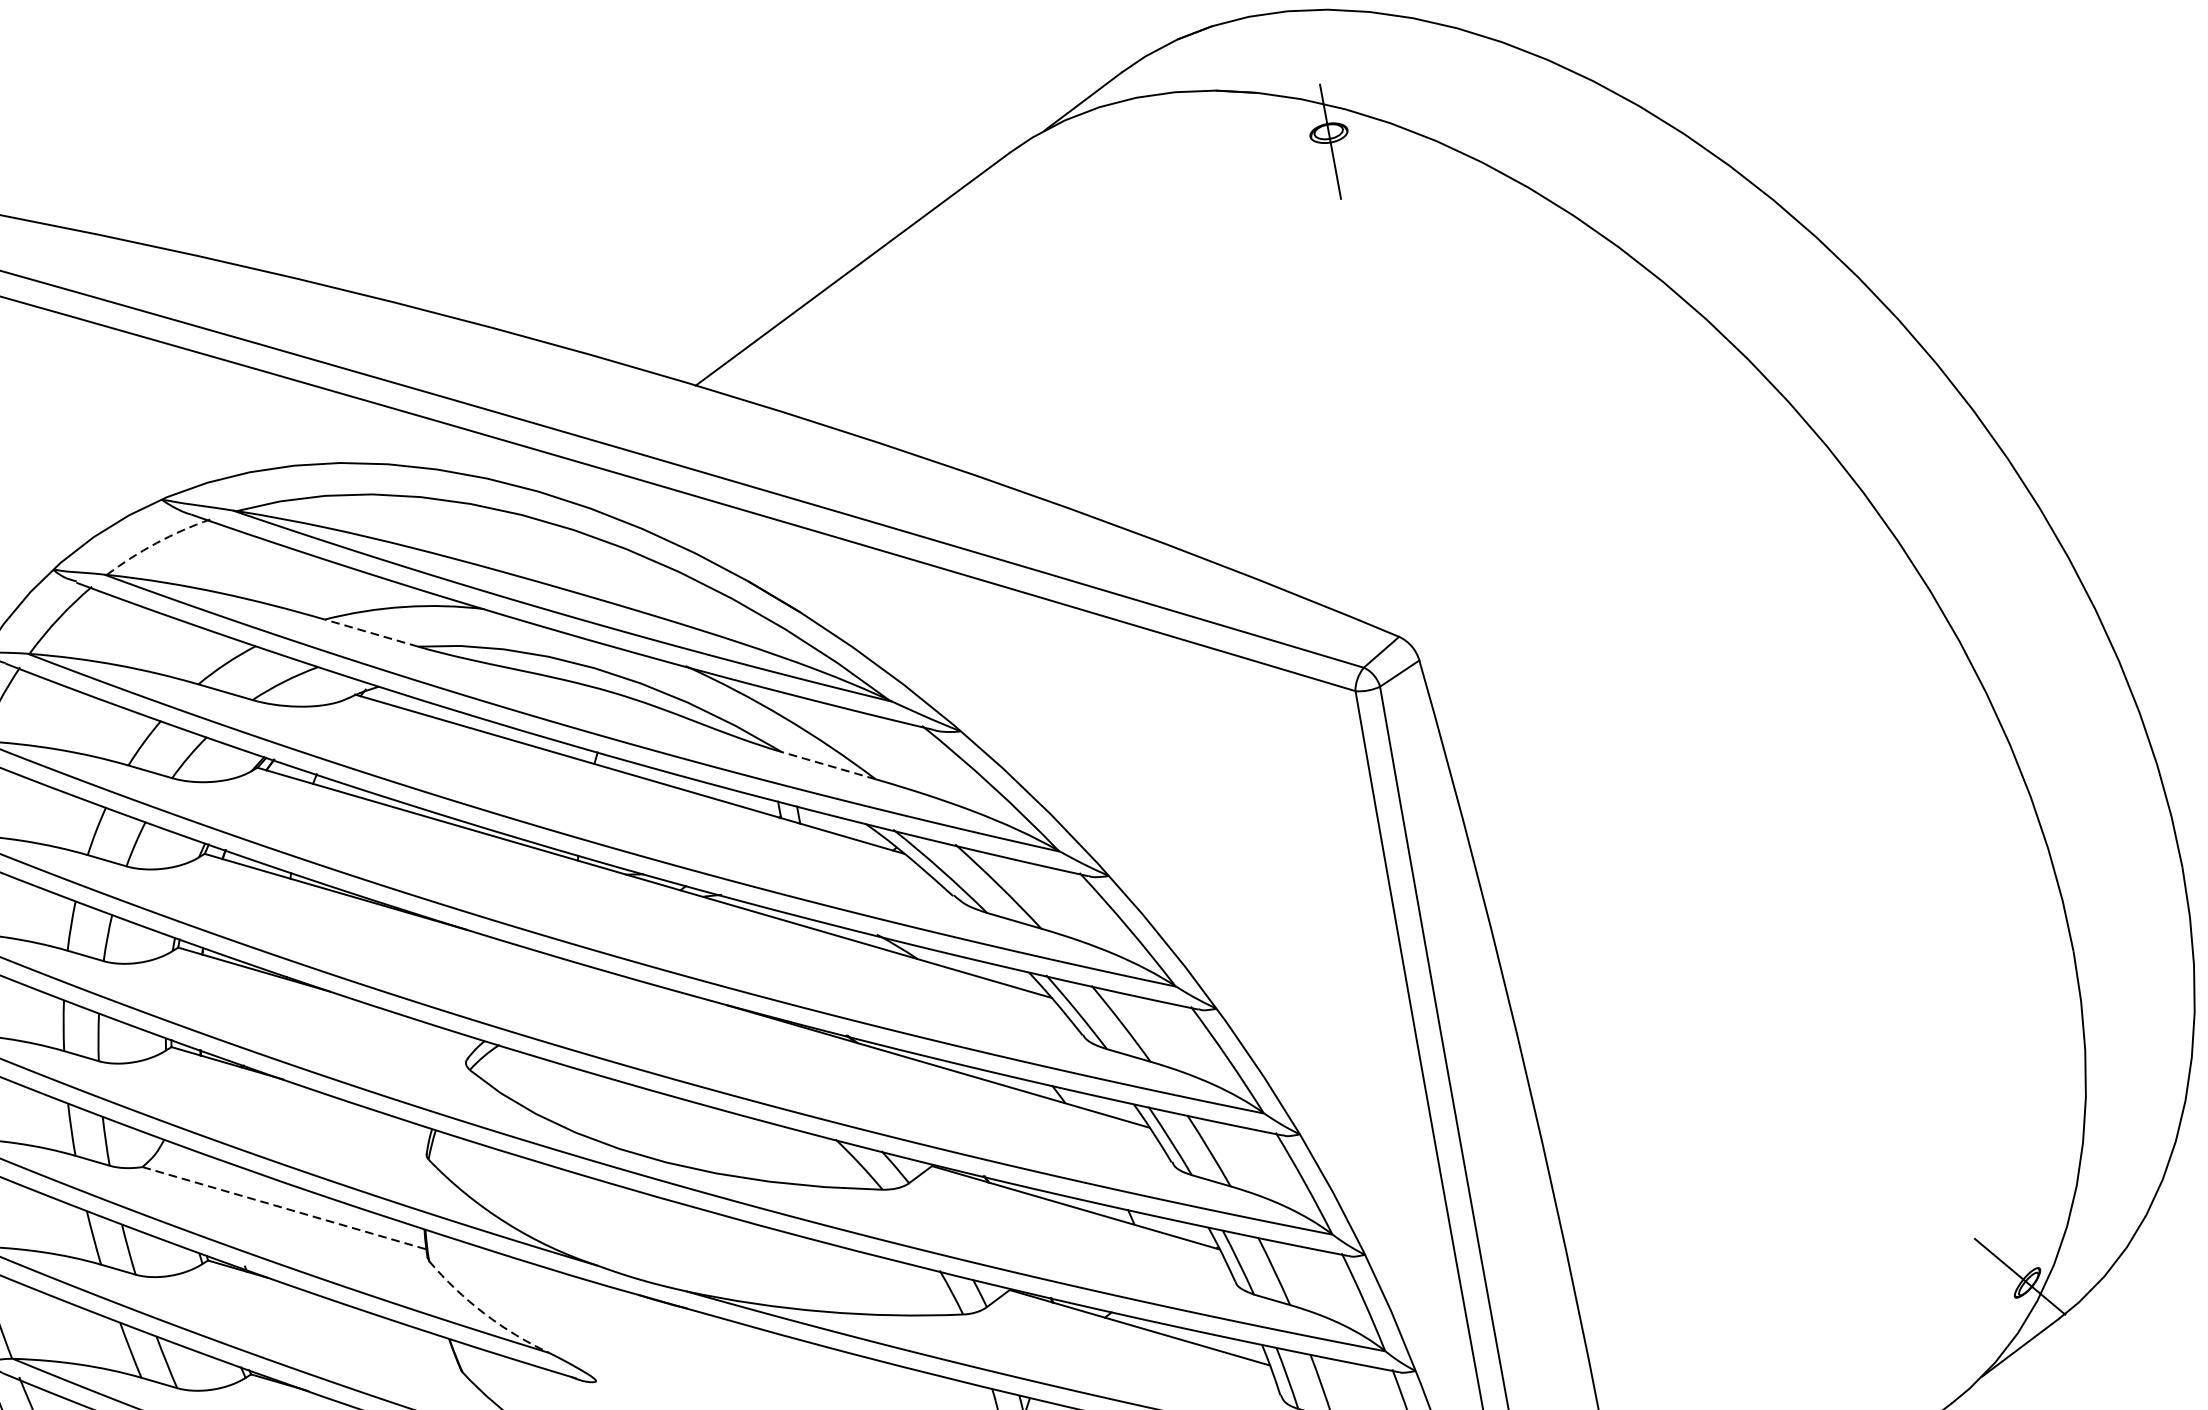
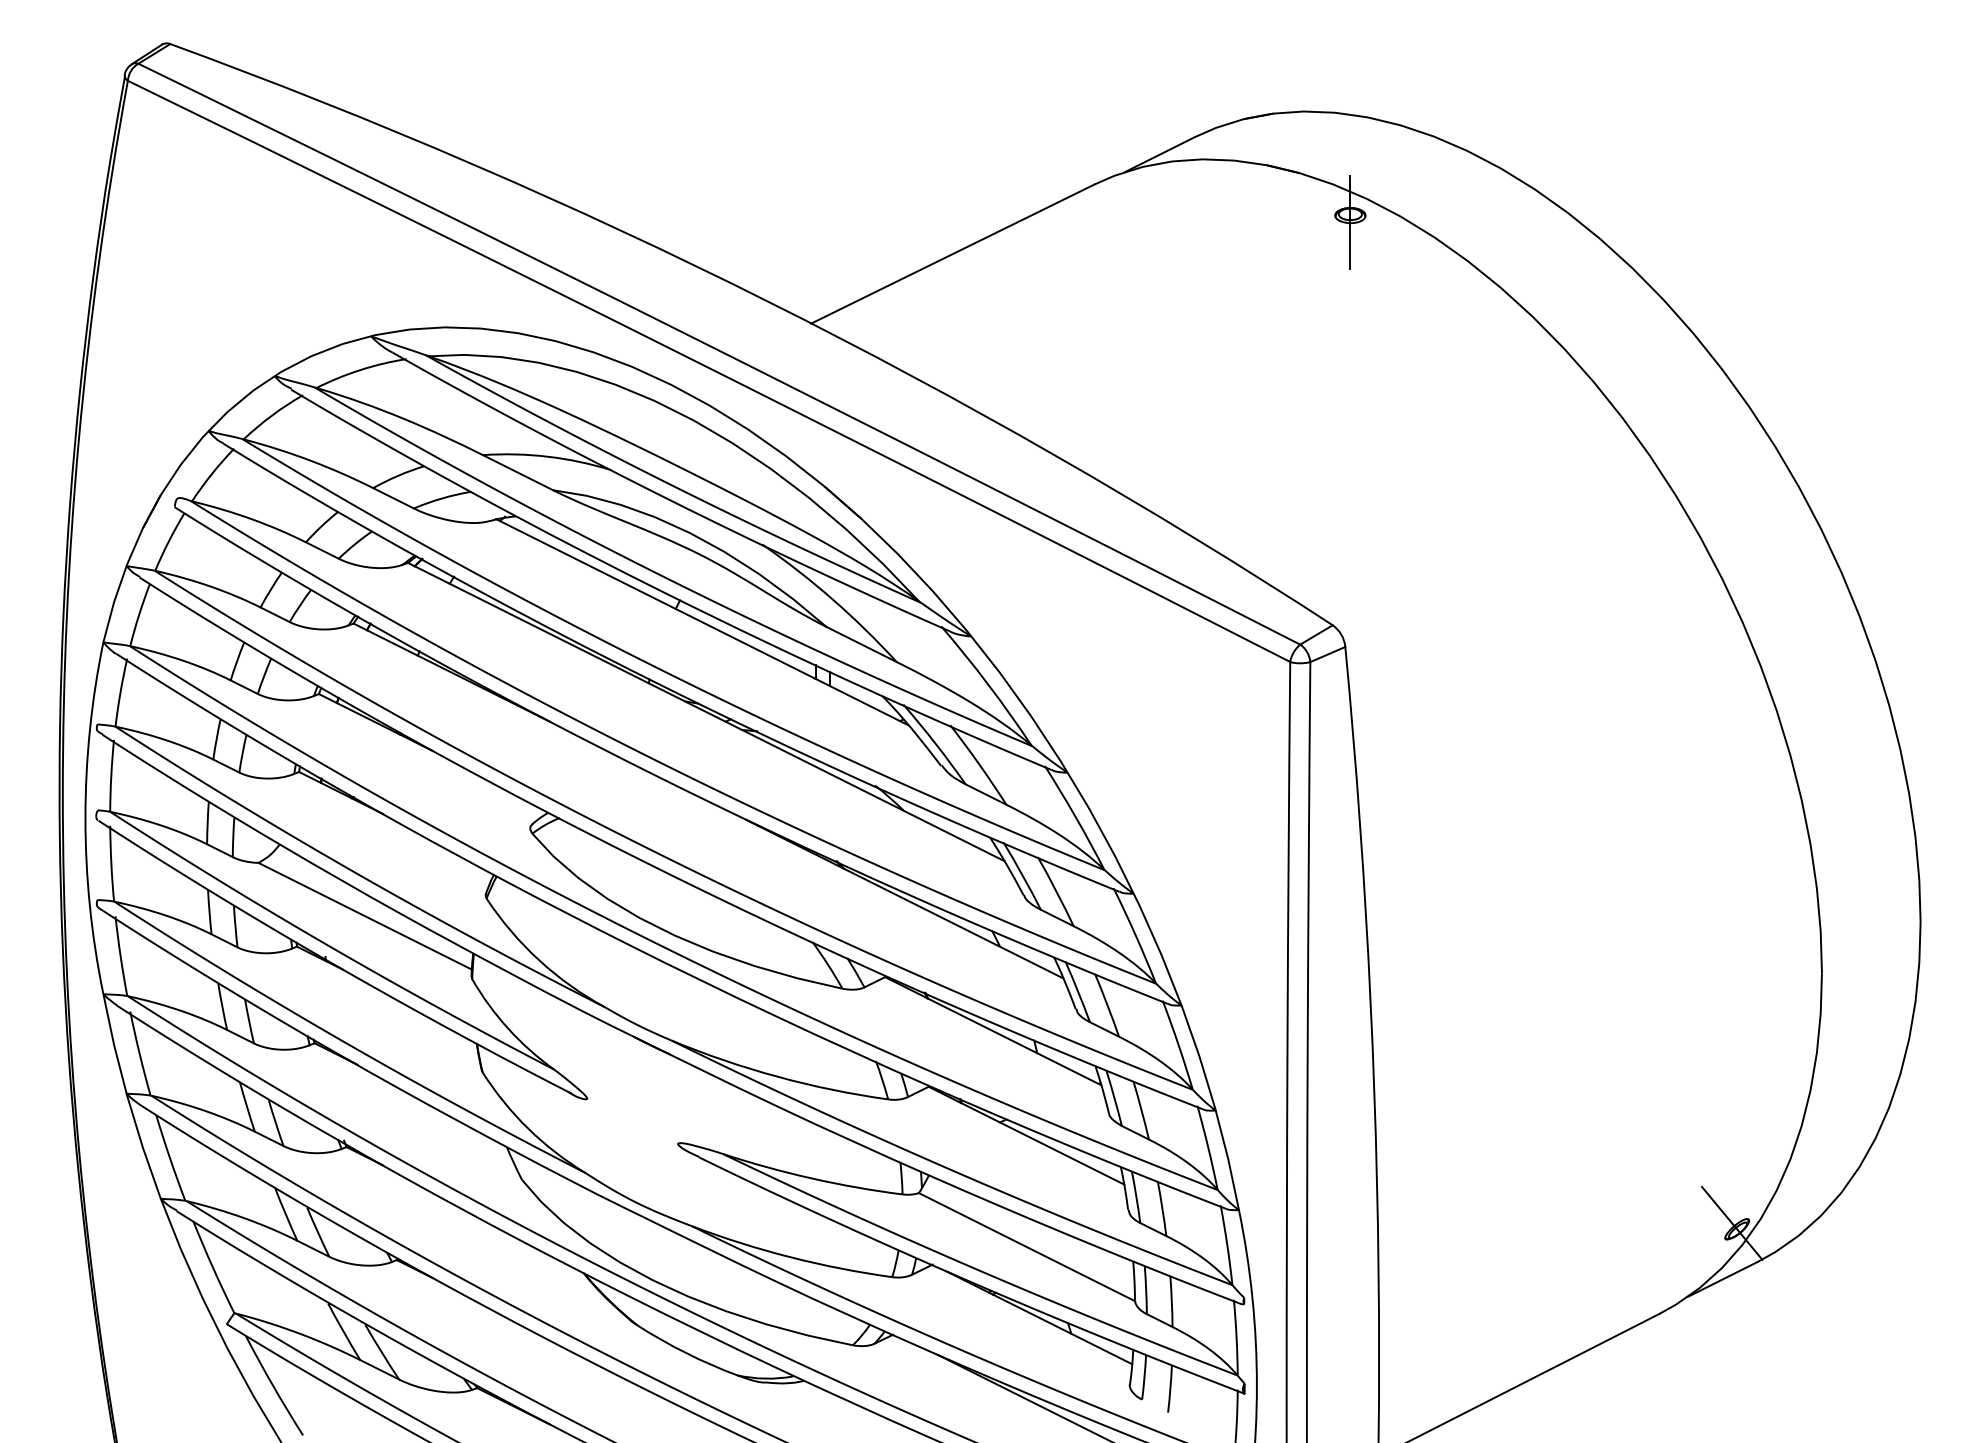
arc: (156, 543) -> (360, 370), dashed -> solid
line: (370, 633) -> (517, 472), dashed -> solid
line: (828, 765) -> (861, 644), dashed -> solid
line: (284, 1208) -> (365, 916), dashed -> solid
arc: (484, 1313) -> (508, 1028), dashed -> solid

